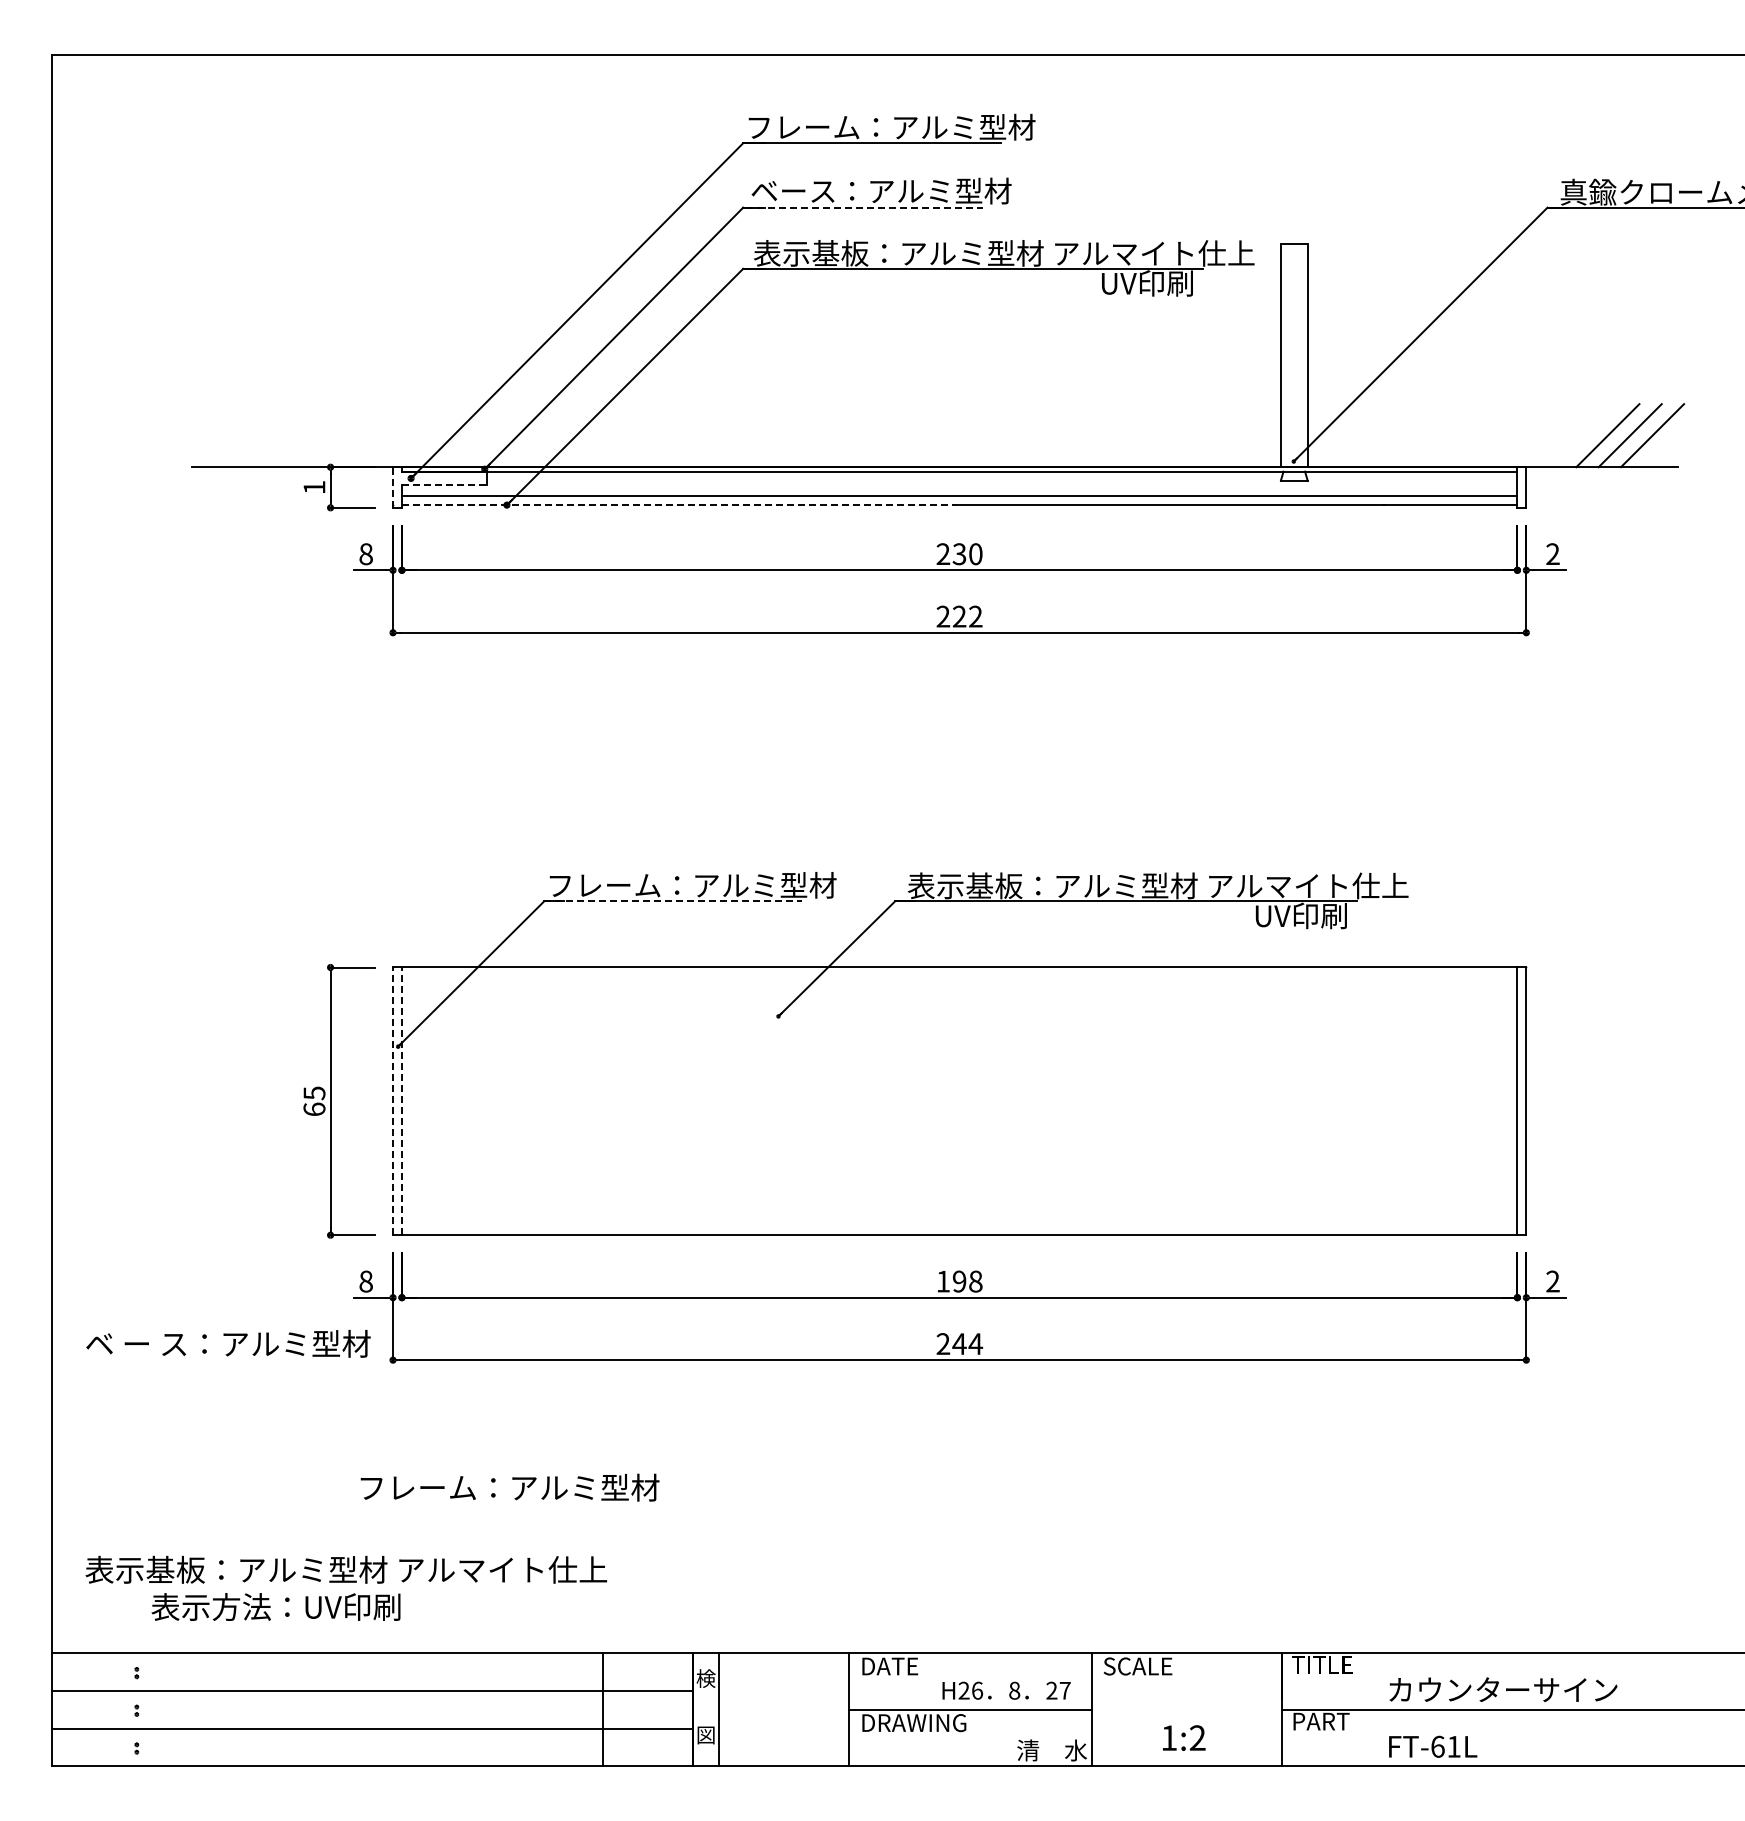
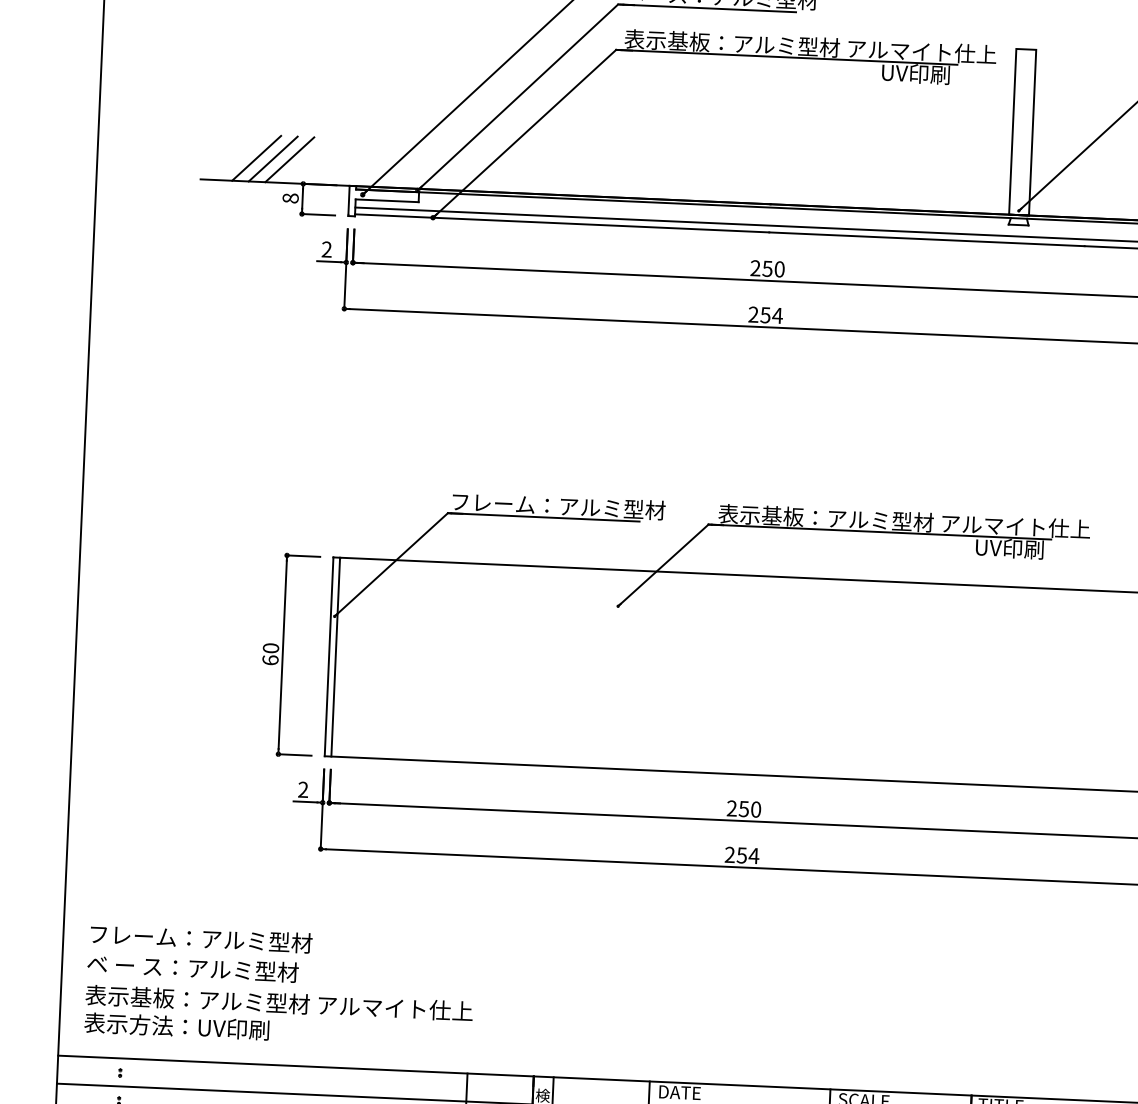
line: (864, 207) -> (708, 8), dashed -> solid
line: (265, 435) -> (255, 158), added
line: (288, 435) -> (273, 158), added
line: (310, 435) -> (289, 159), added
line: (444, 485) -> (387, 201), dashed -> solid
text: (314, 487) -> (290, 198), 1 -> 8
line: (392, 487) -> (348, 200), dashed -> solid
line: (680, 505) -> (561, 223), dashed -> solid
text: (959, 553) -> (767, 268), 230 -> 250
text: (365, 554) -> (326, 249), 8 -> 2
text: (967, 616) -> (771, 315), 222 -> 254
line: (673, 901) -> (543, 517), dashed -> solid
text: (314, 1093) -> (271, 648), 65 -> 60
line: (392, 1101) -> (328, 656), dashed -> solid
line: (401, 1101) -> (335, 657), dashed -> solid
text: (365, 1281) -> (302, 789), 8 -> 2
text: (959, 1281) -> (743, 809), 198 -> 250
text: (228, 1343) -> (193, 968), moved
text: (959, 1344) -> (741, 855), 244 -> 254
text: (509, 1487) -> (201, 938), moved
text: (275, 1606) -> (176, 1026), moved

